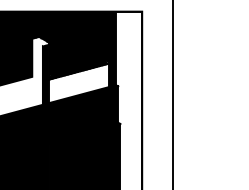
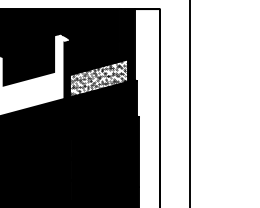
hatch: (79, 84) -> (99, 79), added

